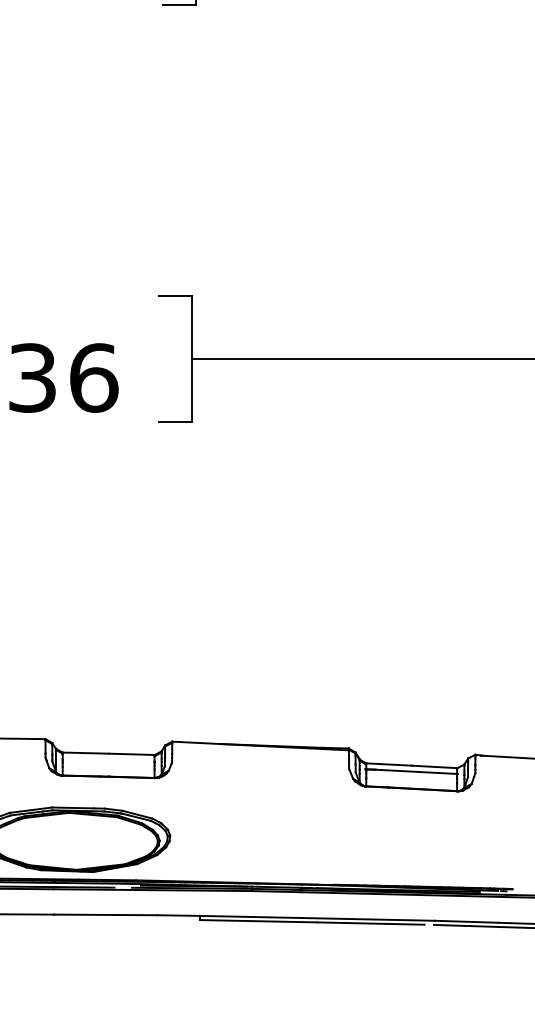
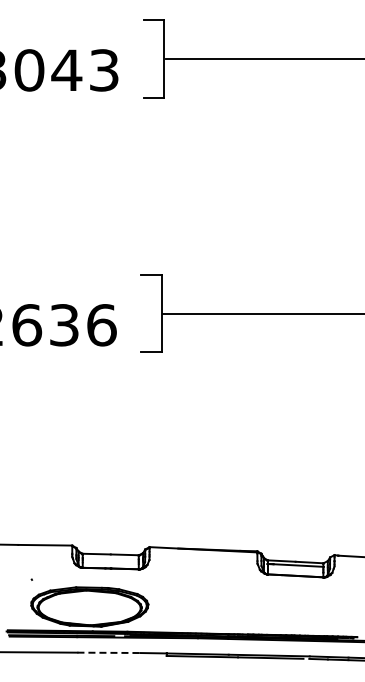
line: (106, 914) -> (109, 652), solid -> dashed

